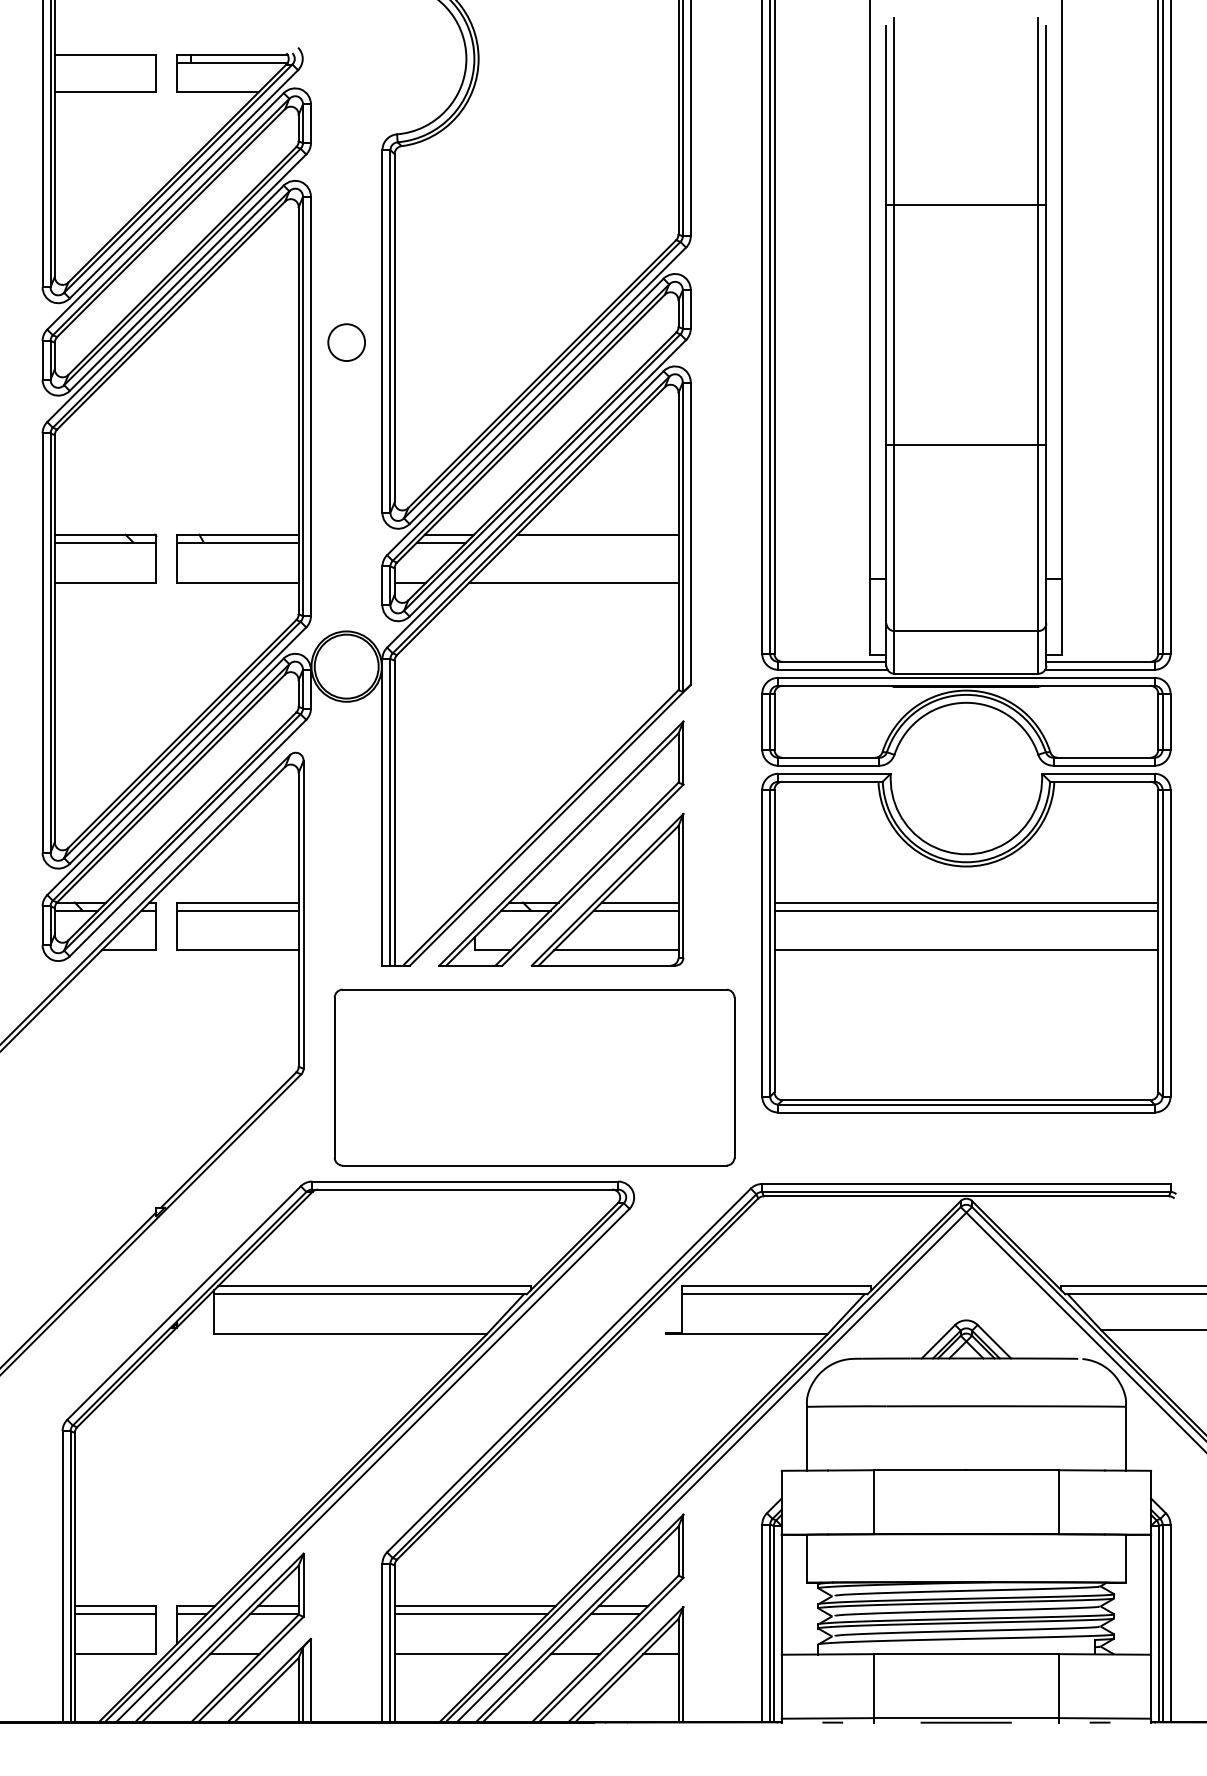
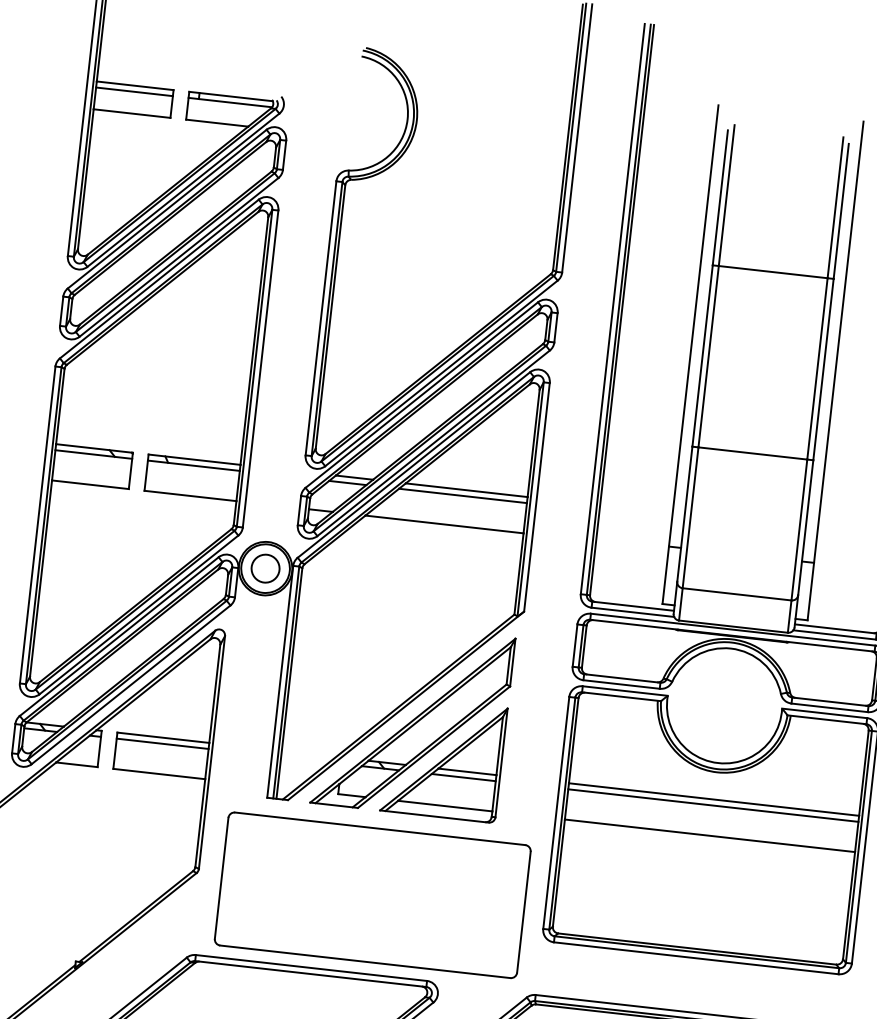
line: (105, 62) -> (134, 91), added
circle: (346, 342) -> (265, 568), moved
line: (593, 542) -> (462, 495), added

